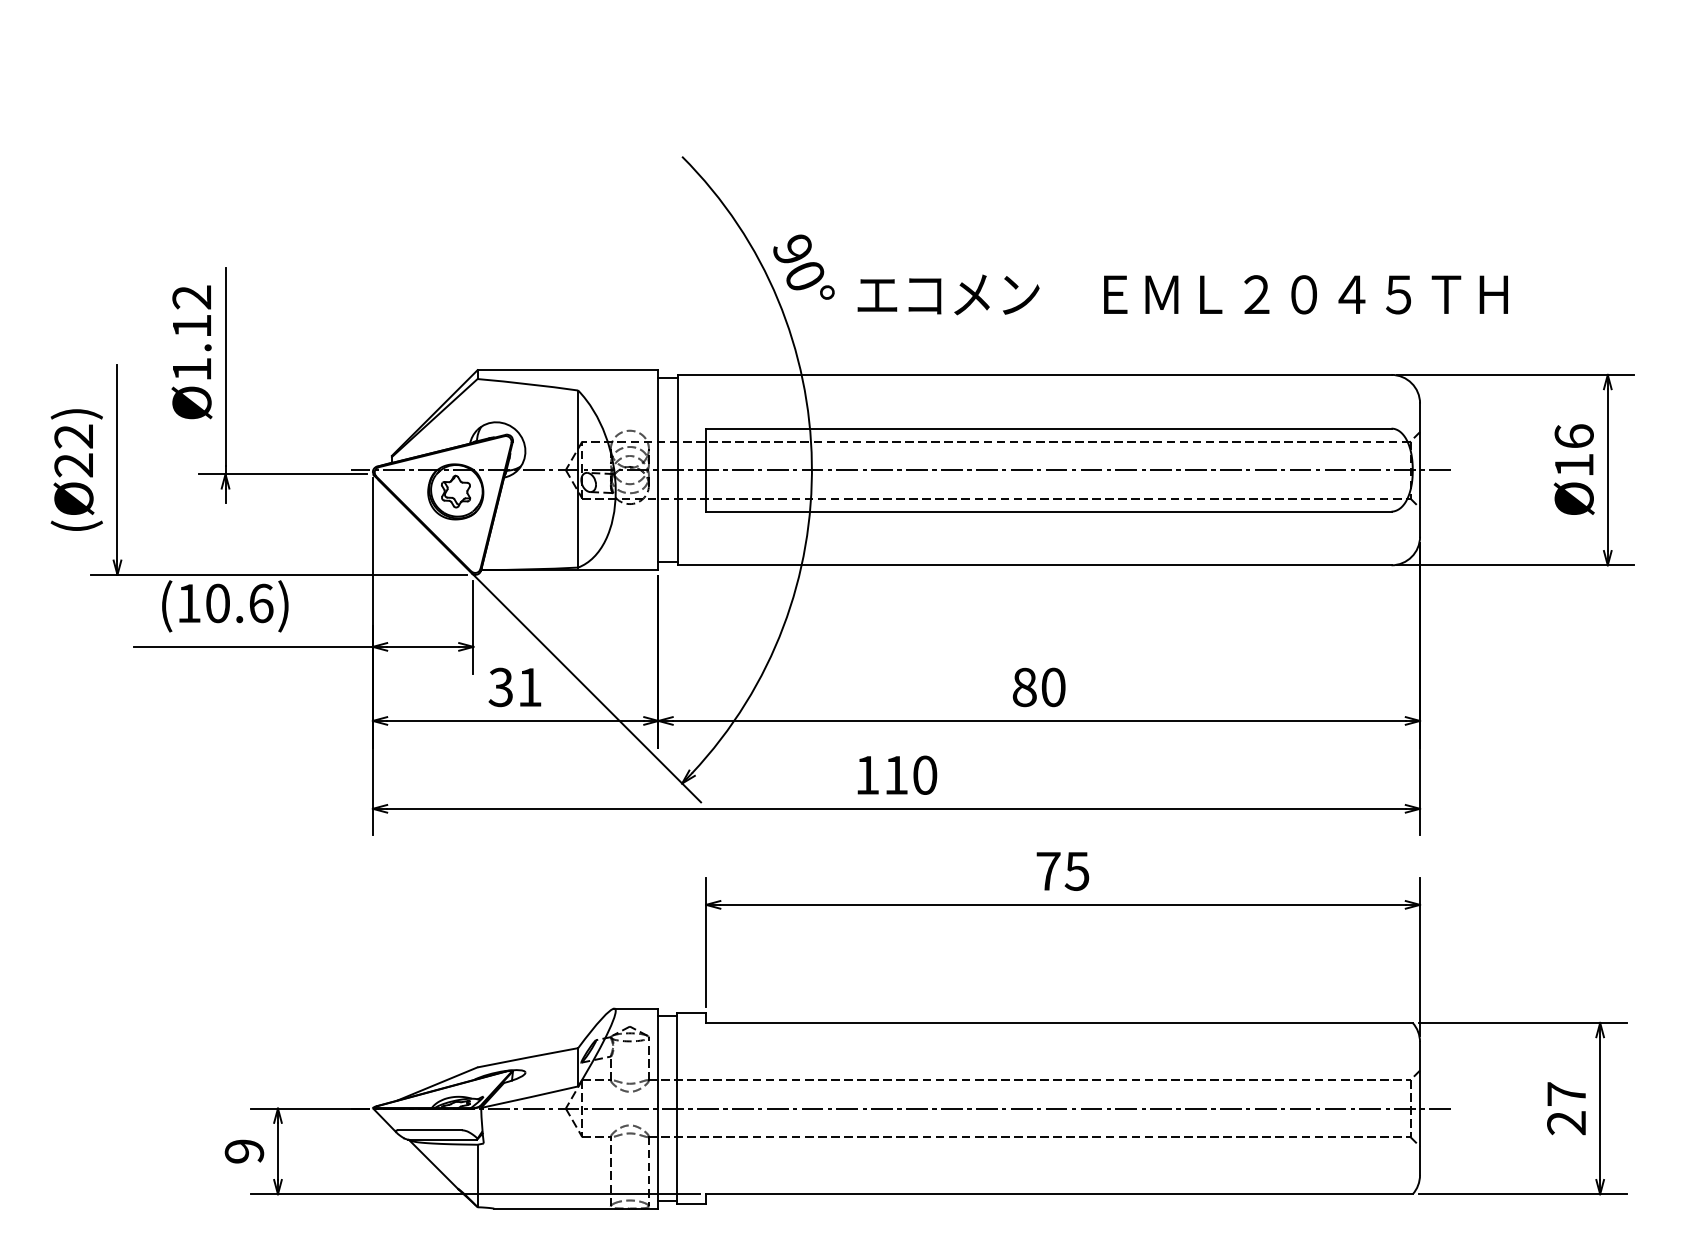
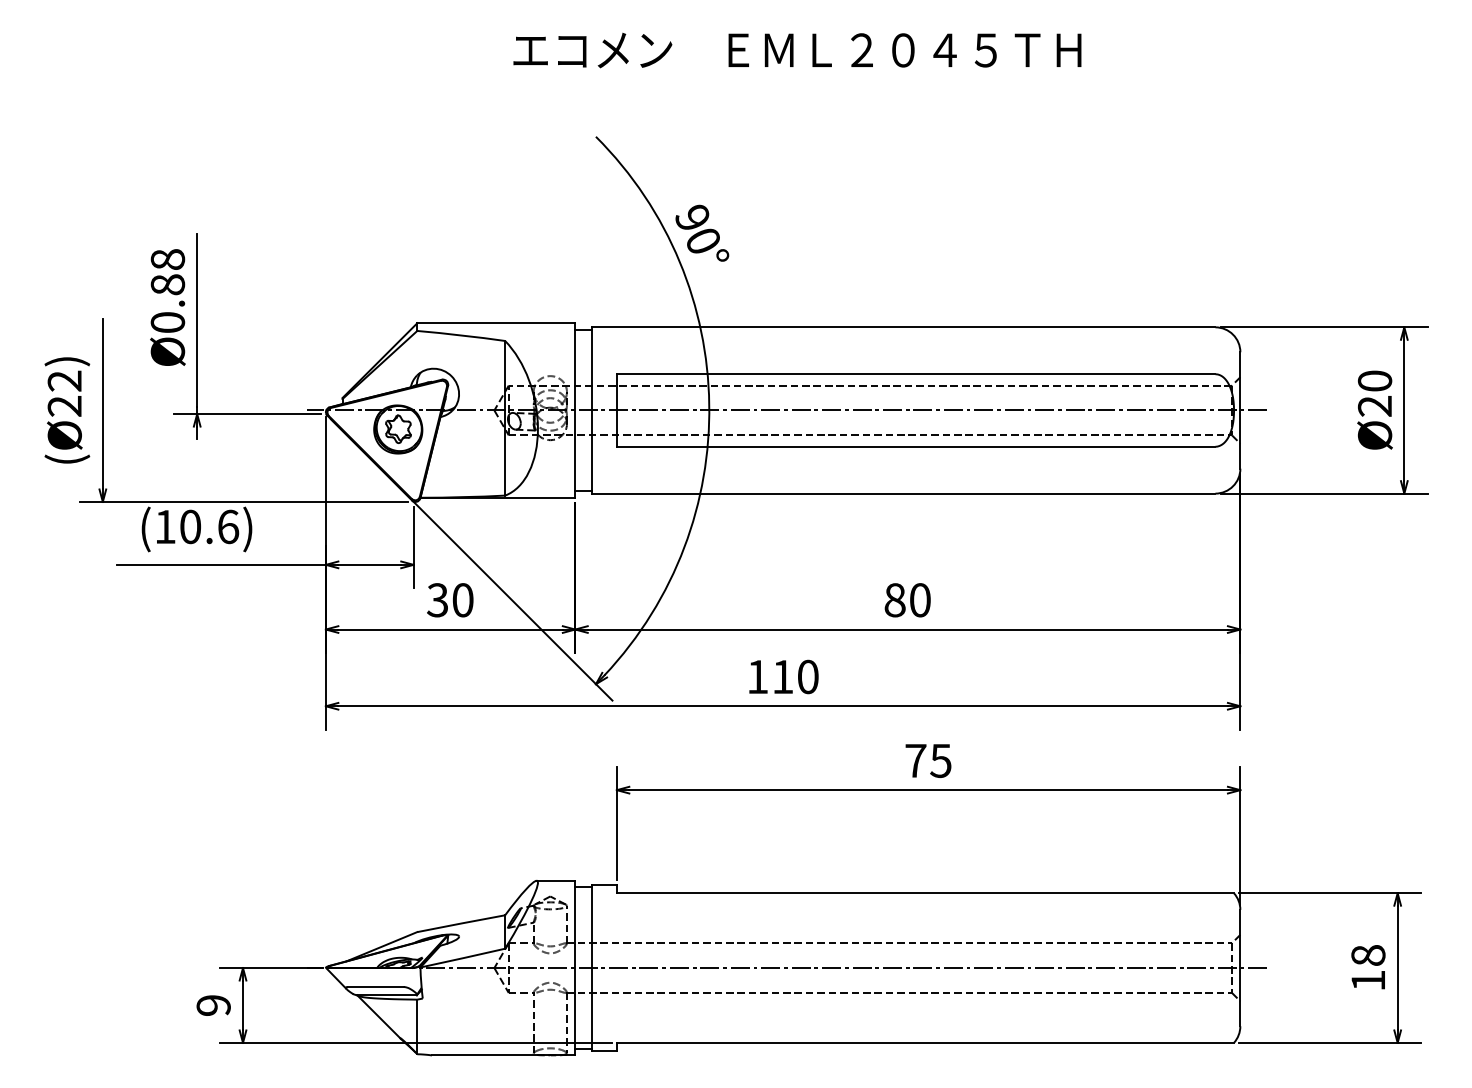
text: (1182, 294) -> (797, 50), moved
text: (191, 333) -> (167, 291), Ø1.12 -> Ø0.88
text: (1573, 450) -> (1374, 393), Ø16 -> Ø20
text: (529, 687) -> (462, 600), 31 -> 30
text: (1566, 1108) -> (1368, 967), 27 -> 18

